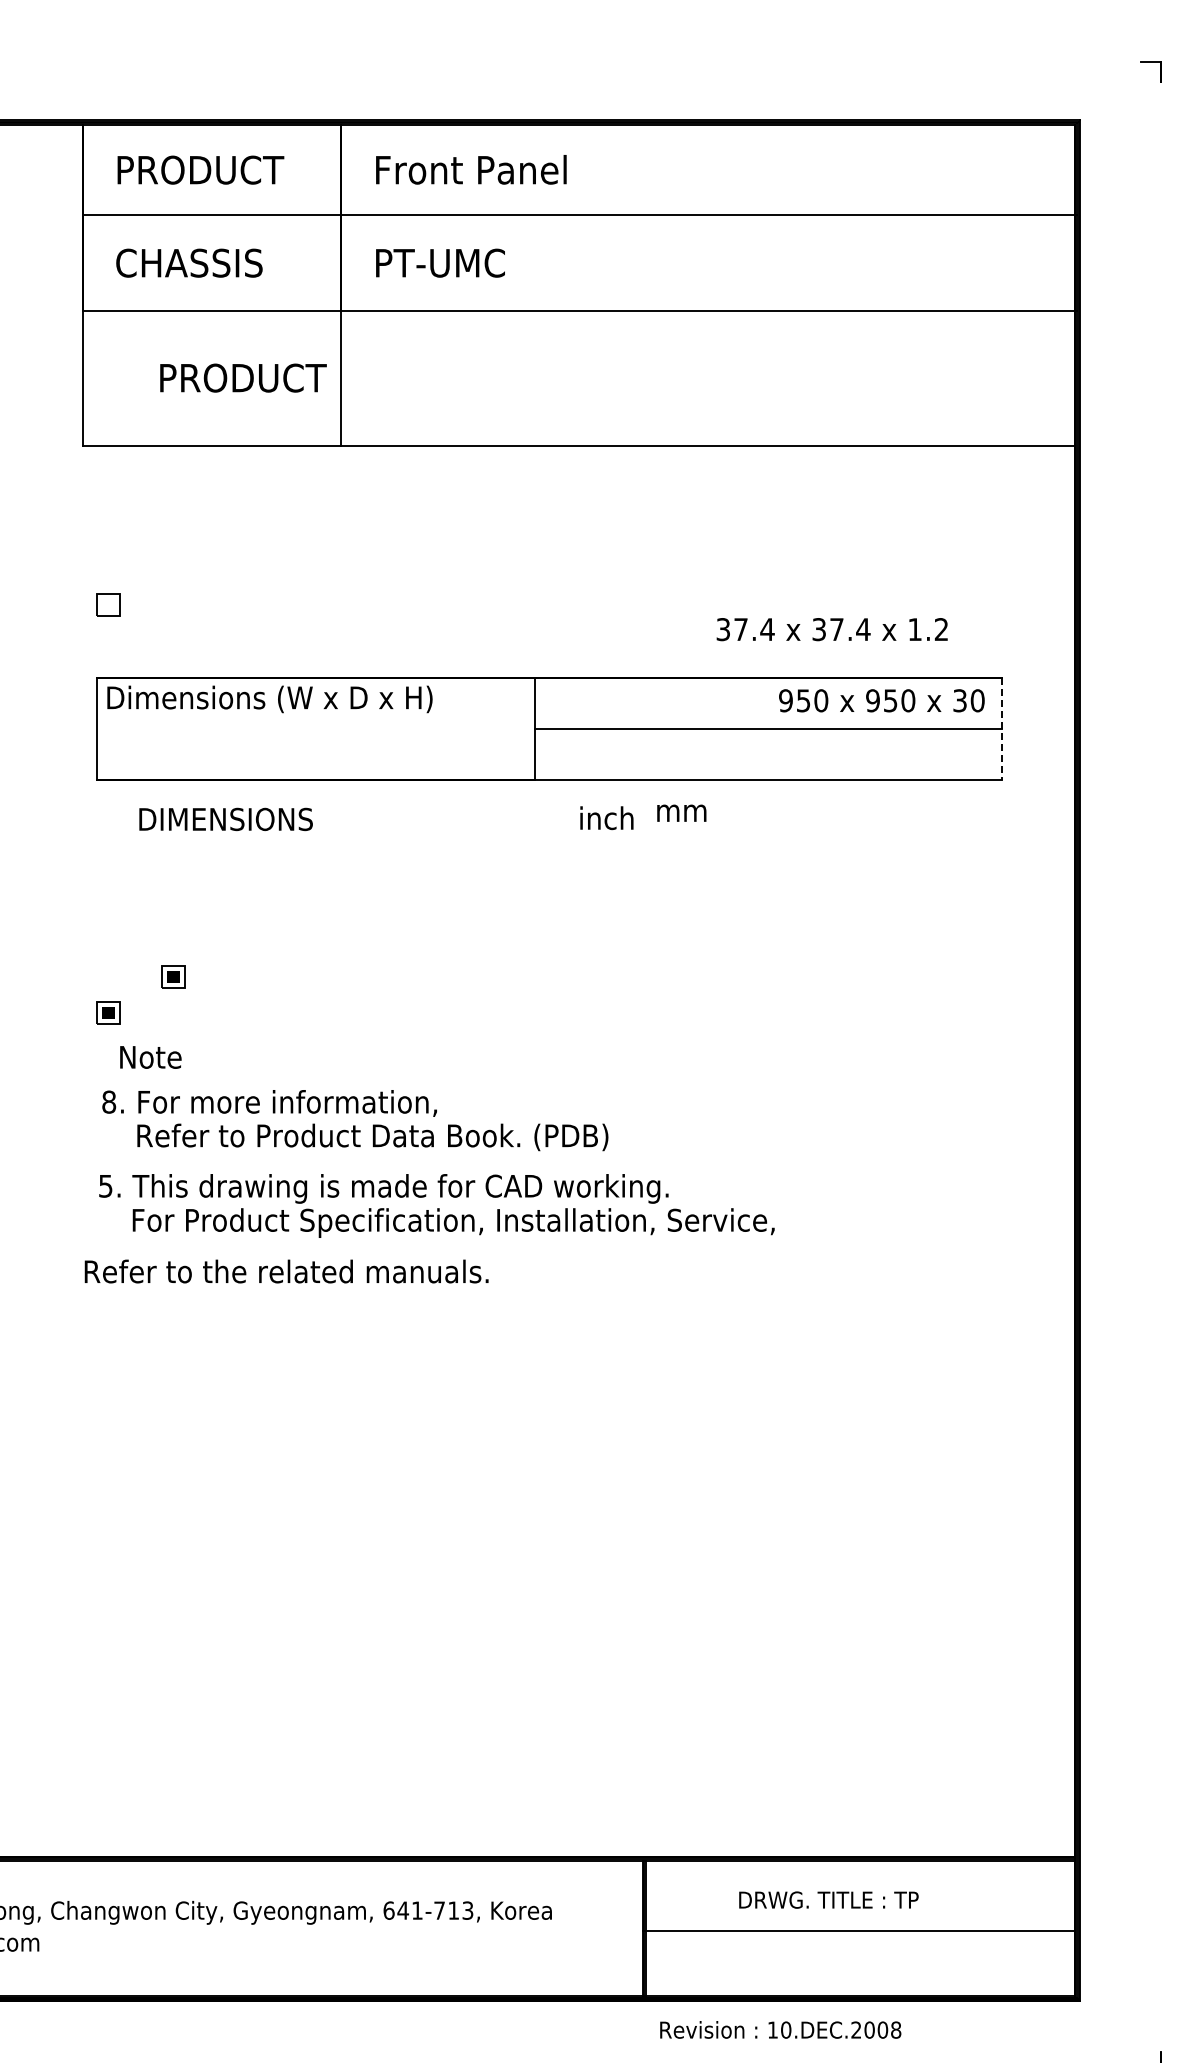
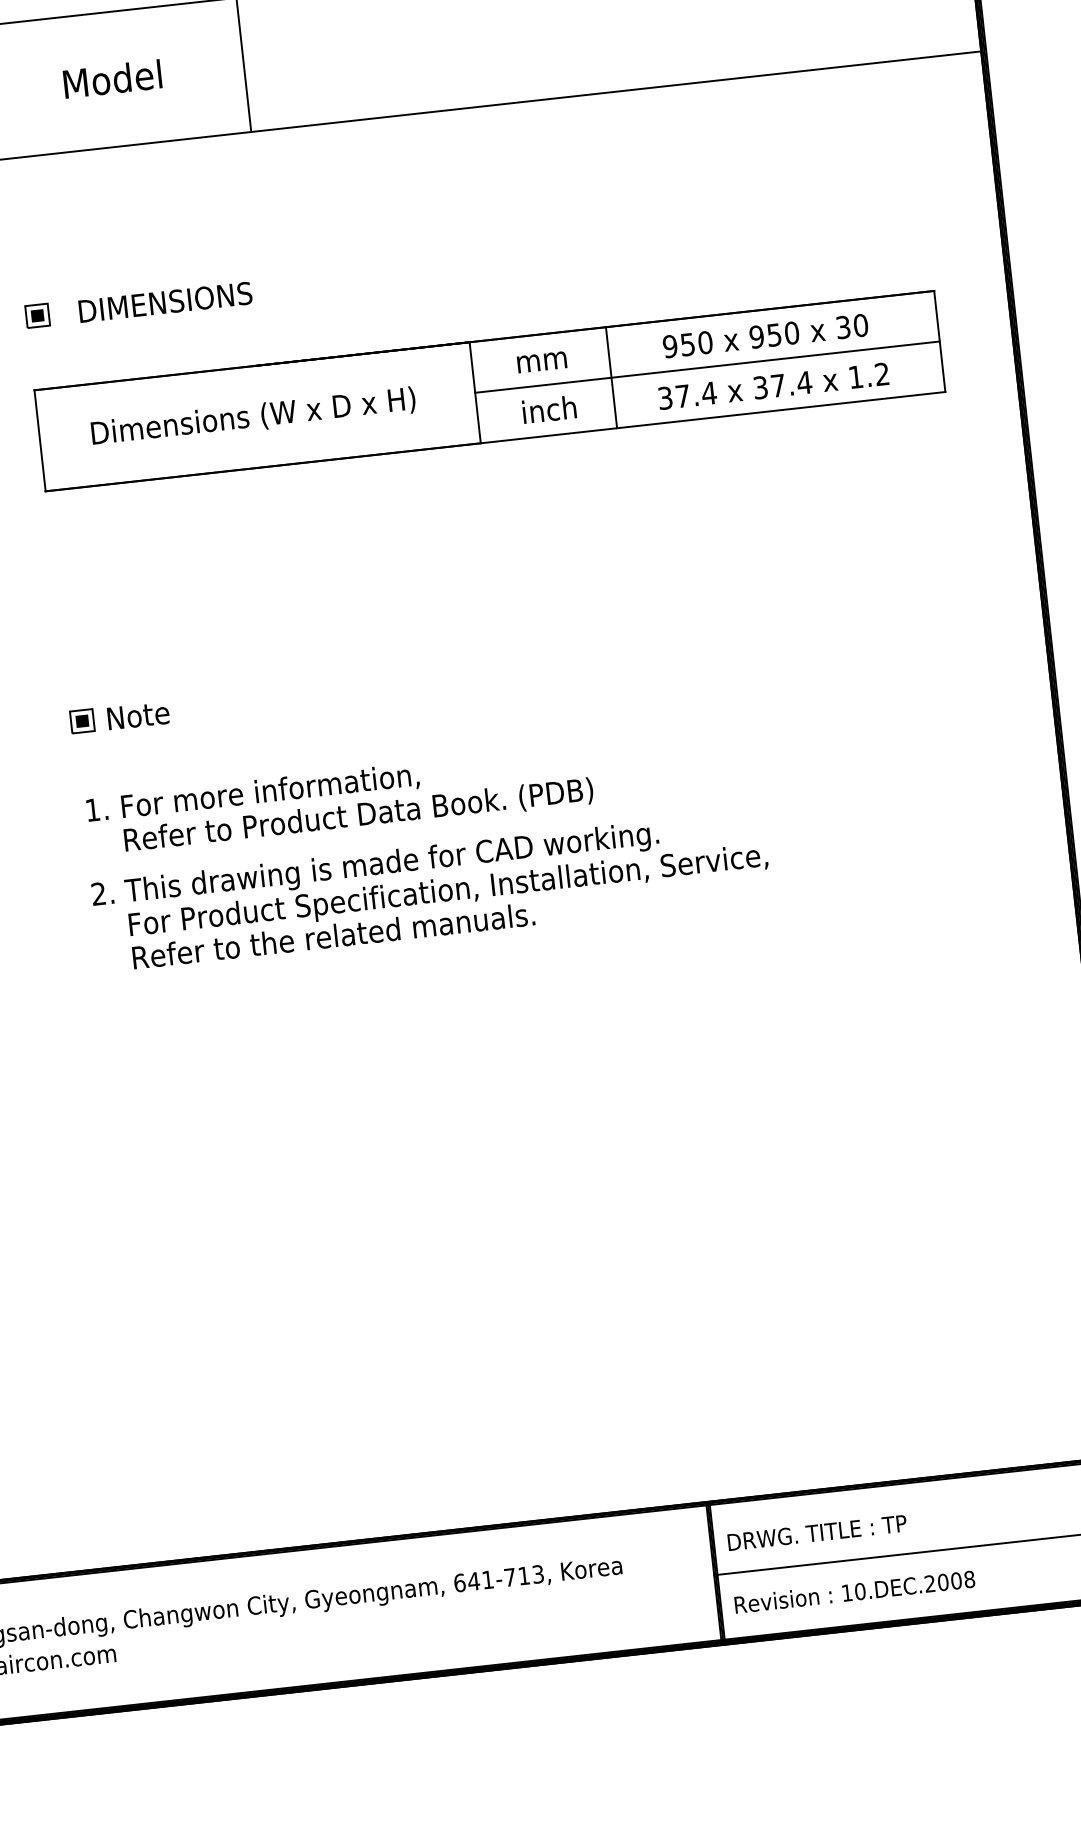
text: (244, 377) -> (147, 74), PRODUCT -> Model
fill: (108, 604) -> (37, 315), added
text: (831, 629) -> (772, 386), moved
text: (269, 699) -> (253, 417), moved
text: (881, 700) -> (765, 335), moved
line: (672, 729) -> (611, 377), added
line: (1002, 729) -> (939, 341), dashed -> solid
text: (681, 812) -> (541, 361), moved
text: (606, 818) -> (549, 409), moved
text: (225, 819) -> (164, 302), moved
part: (173, 976) -> (143, 678), removed
text: (150, 1057) -> (138, 715), moved
text: (109, 1101) -> (93, 809), 8. -> 1.
text: (105, 1185) -> (98, 893), 5. -> 2.
text: (286, 1271) -> (333, 935), moved
text: (828, 1899) -> (816, 1532), moved
text: (780, 2029) -> (854, 1591), moved

